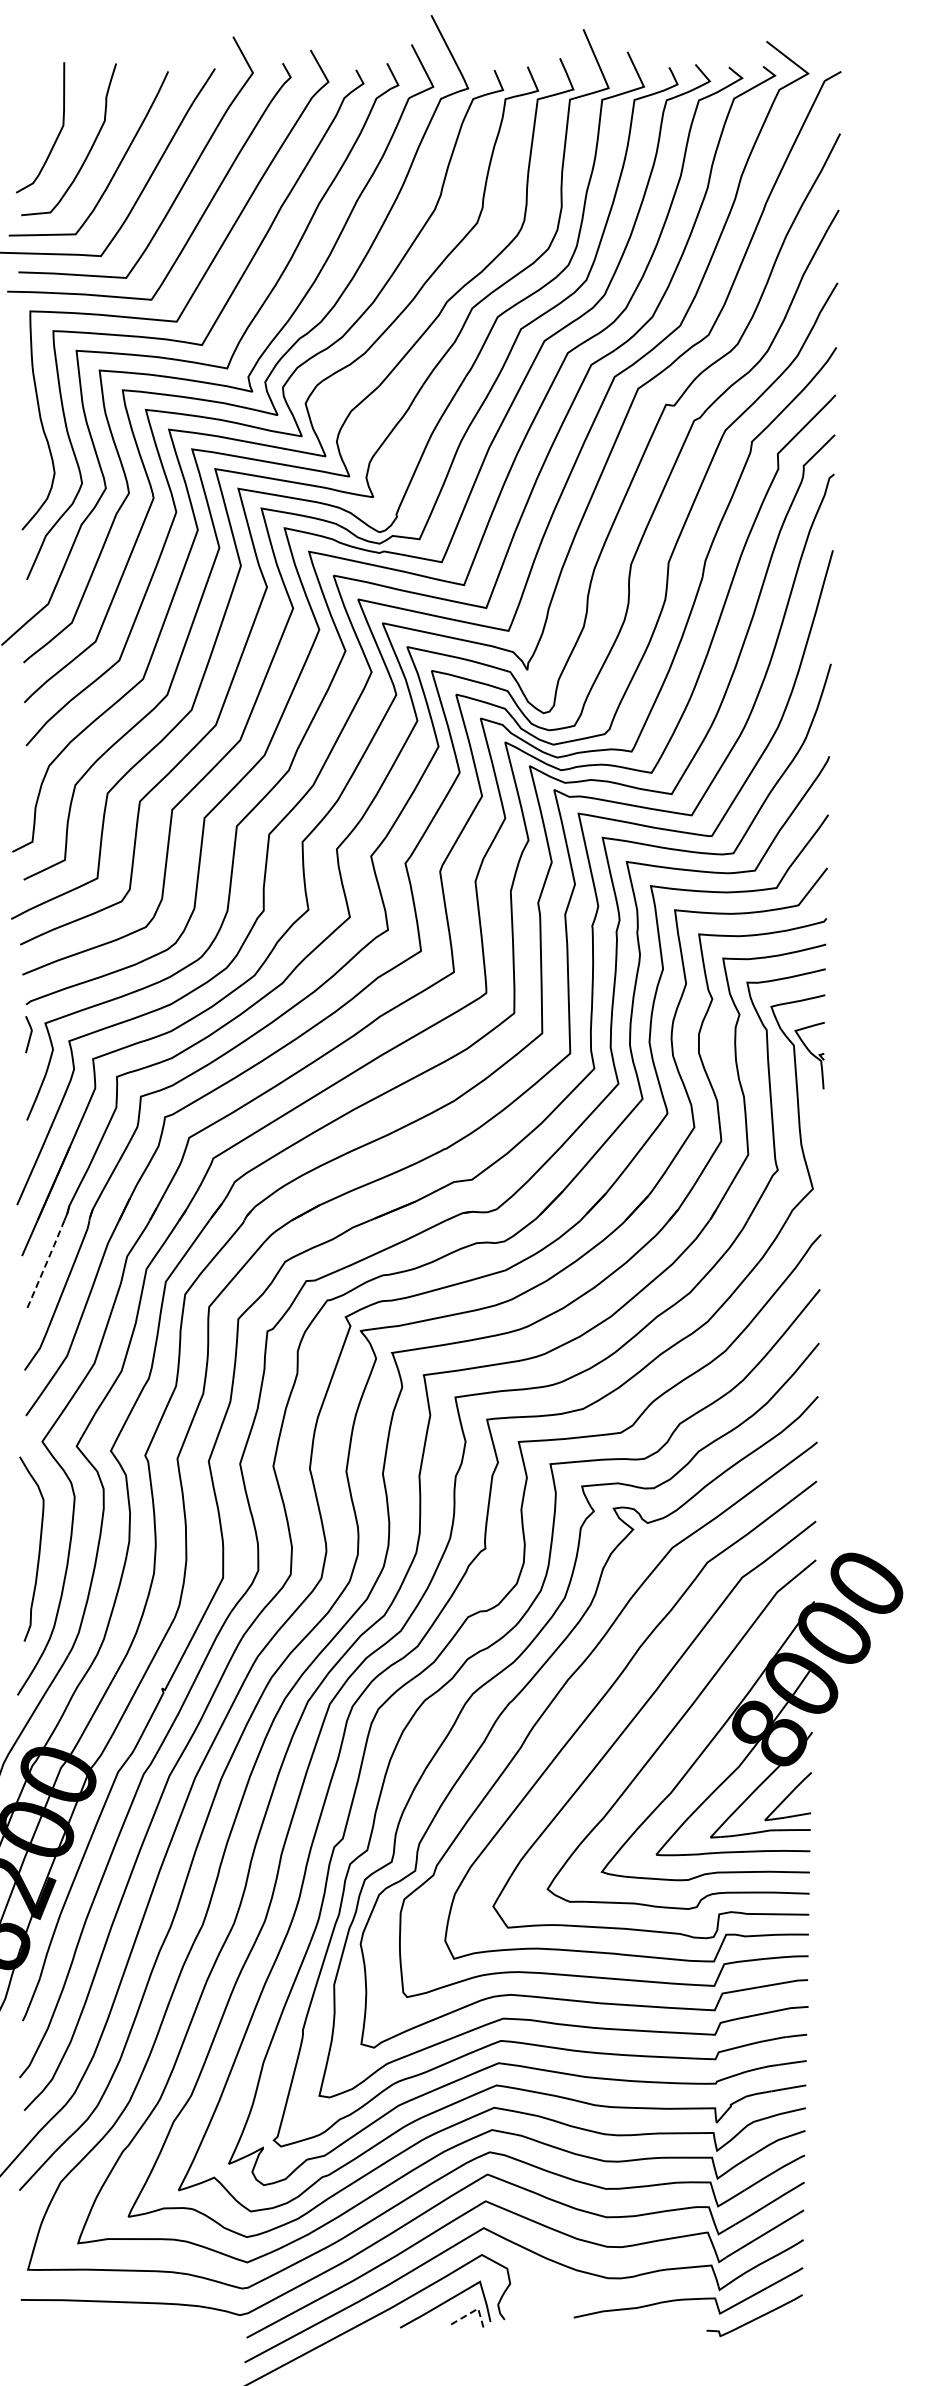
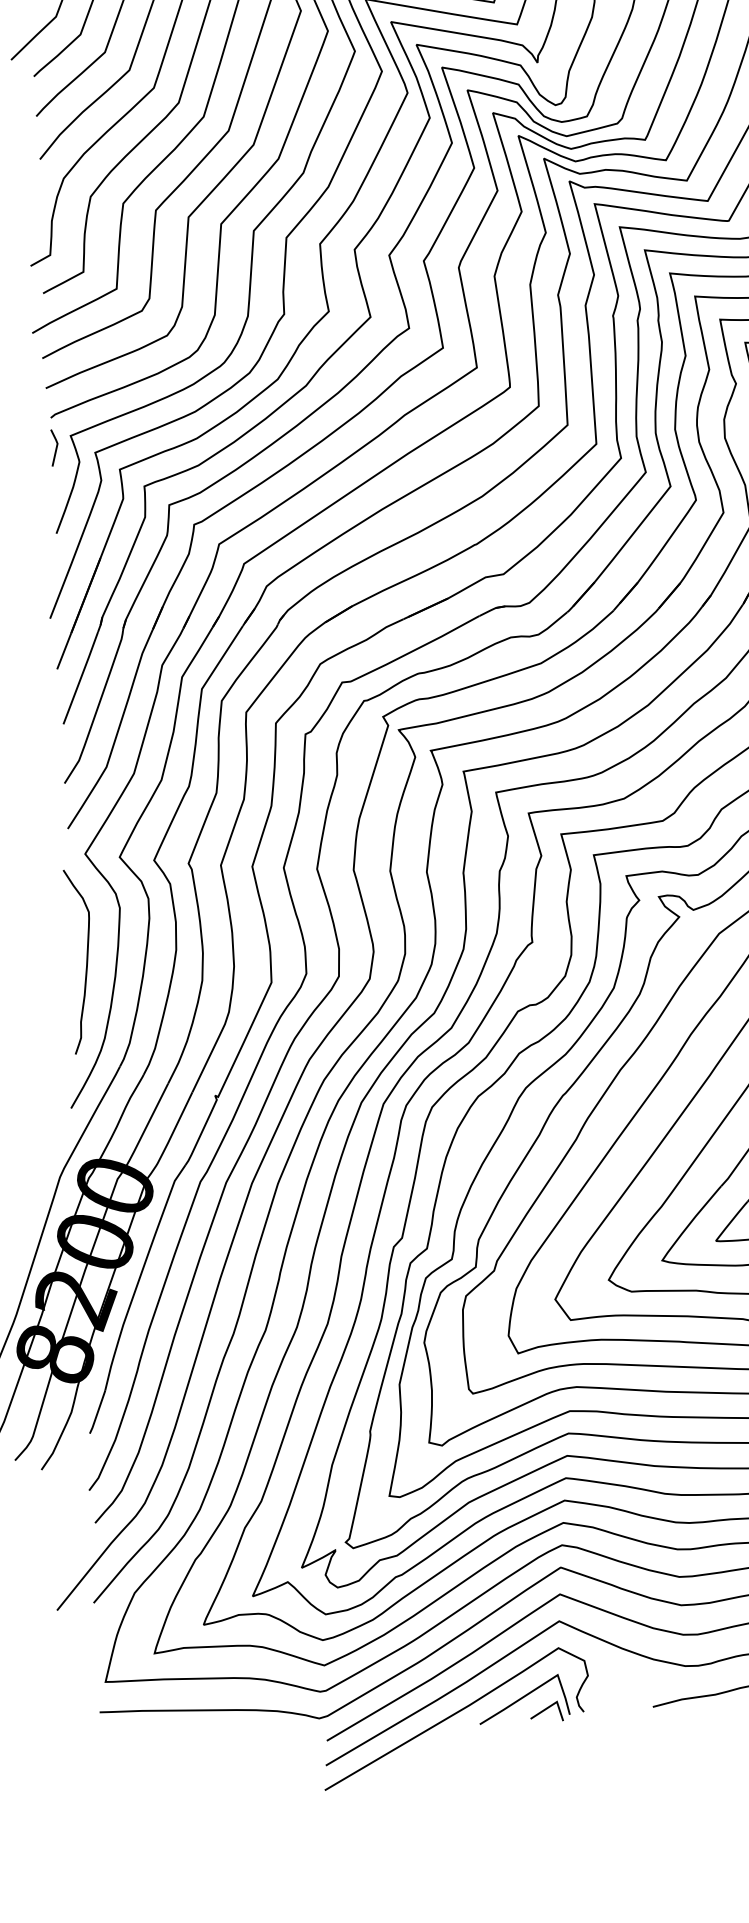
line: (45, 1265) -> (80, 677), dashed -> solid
line: (473, 2311) -> (552, 1705), dashed -> solid

